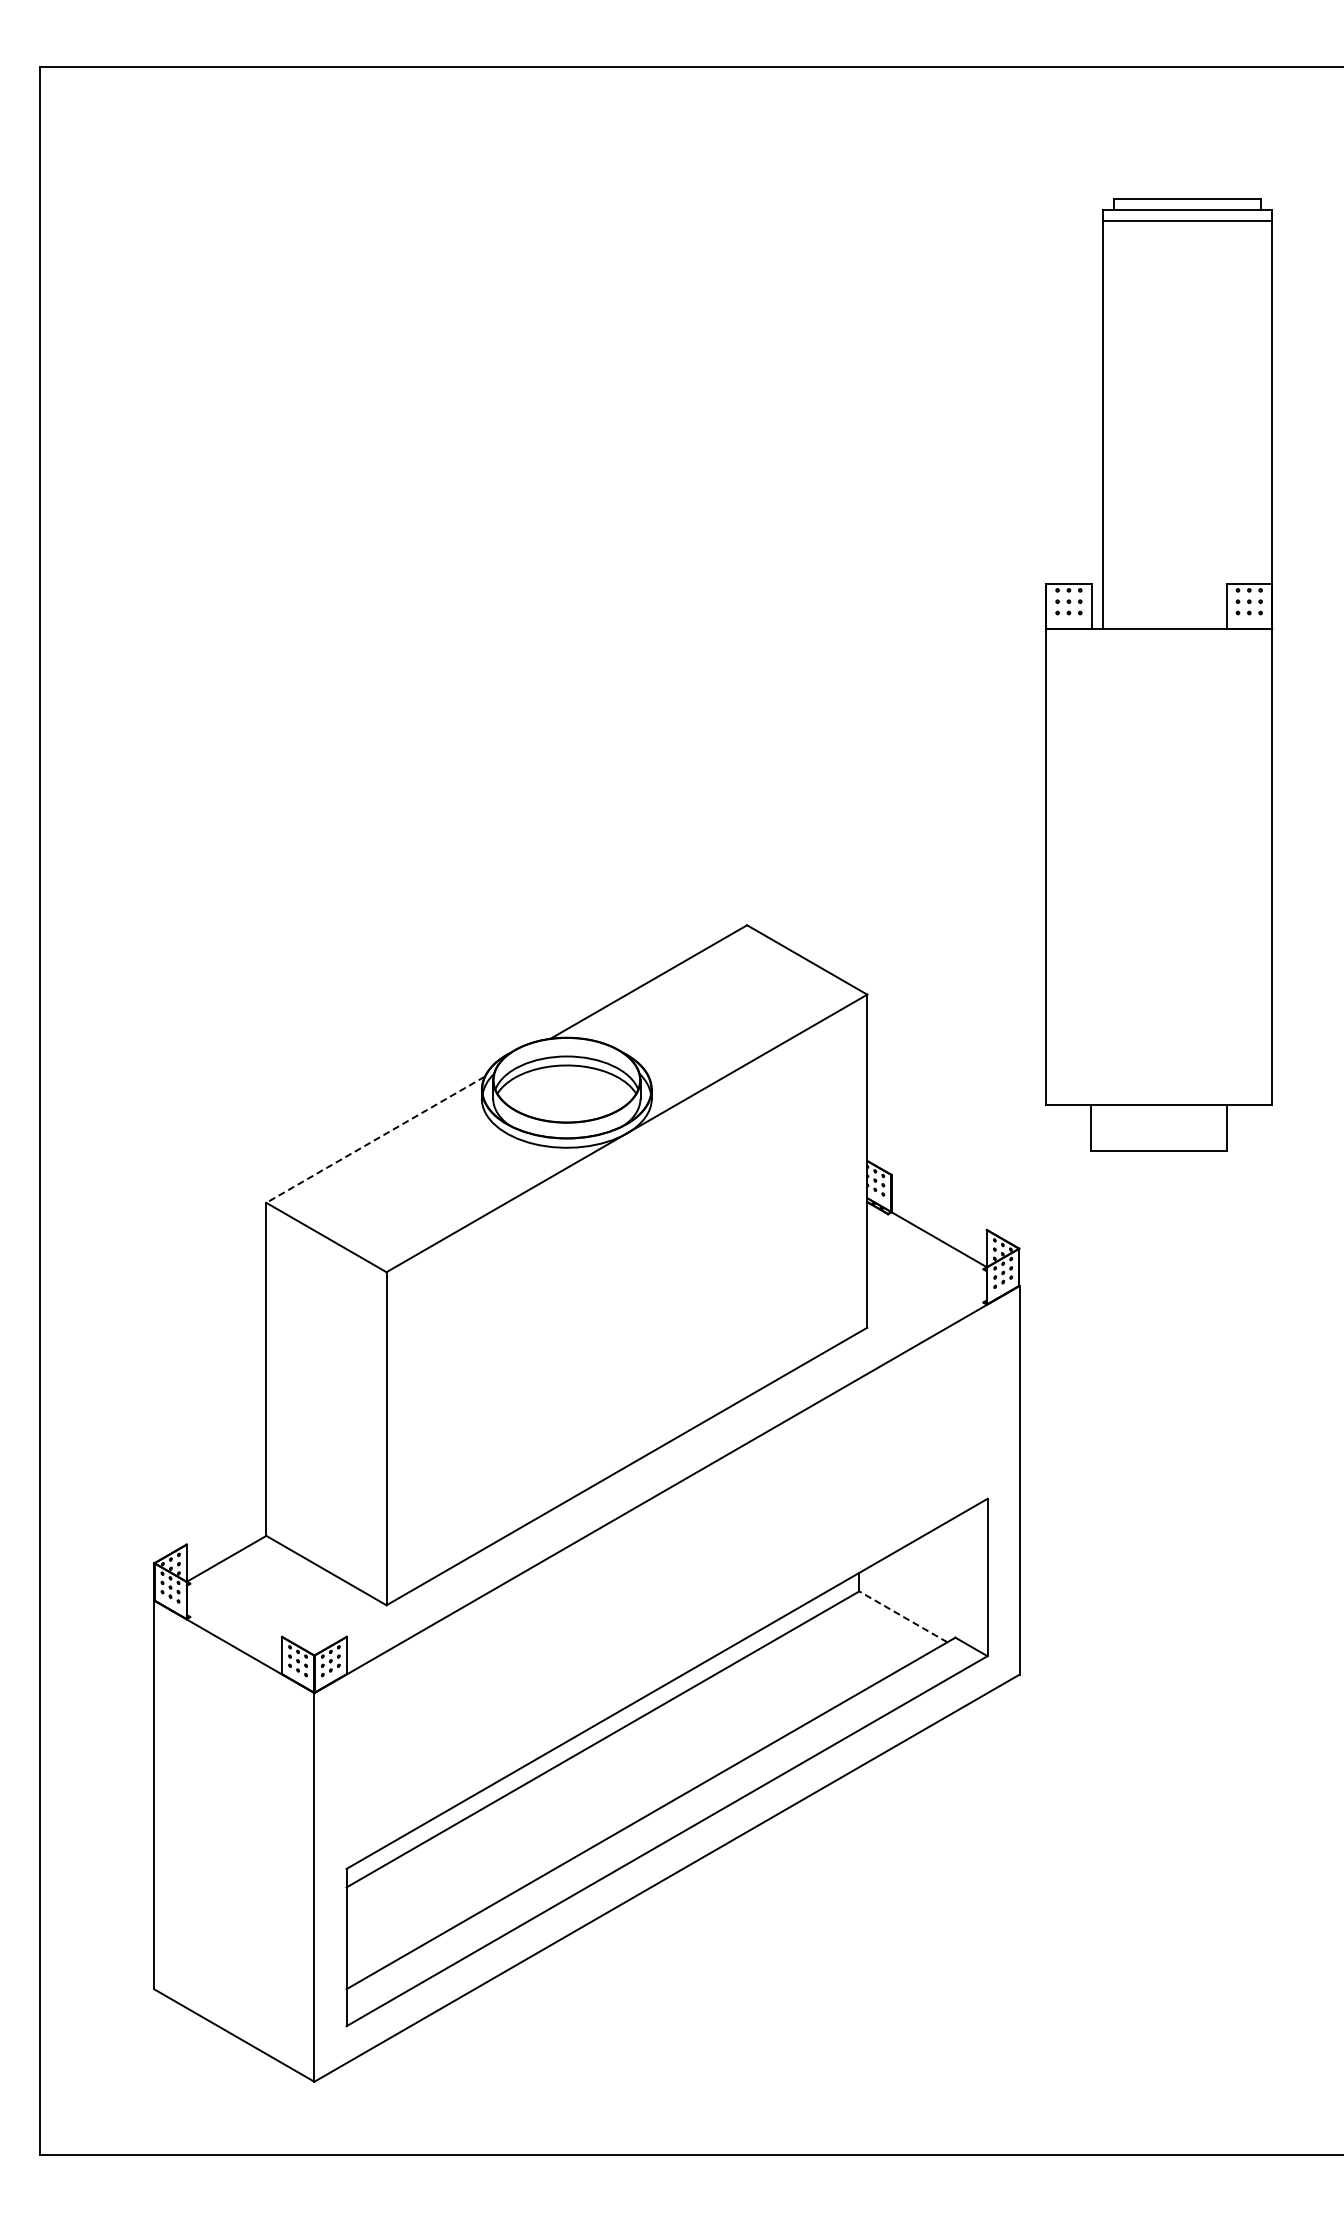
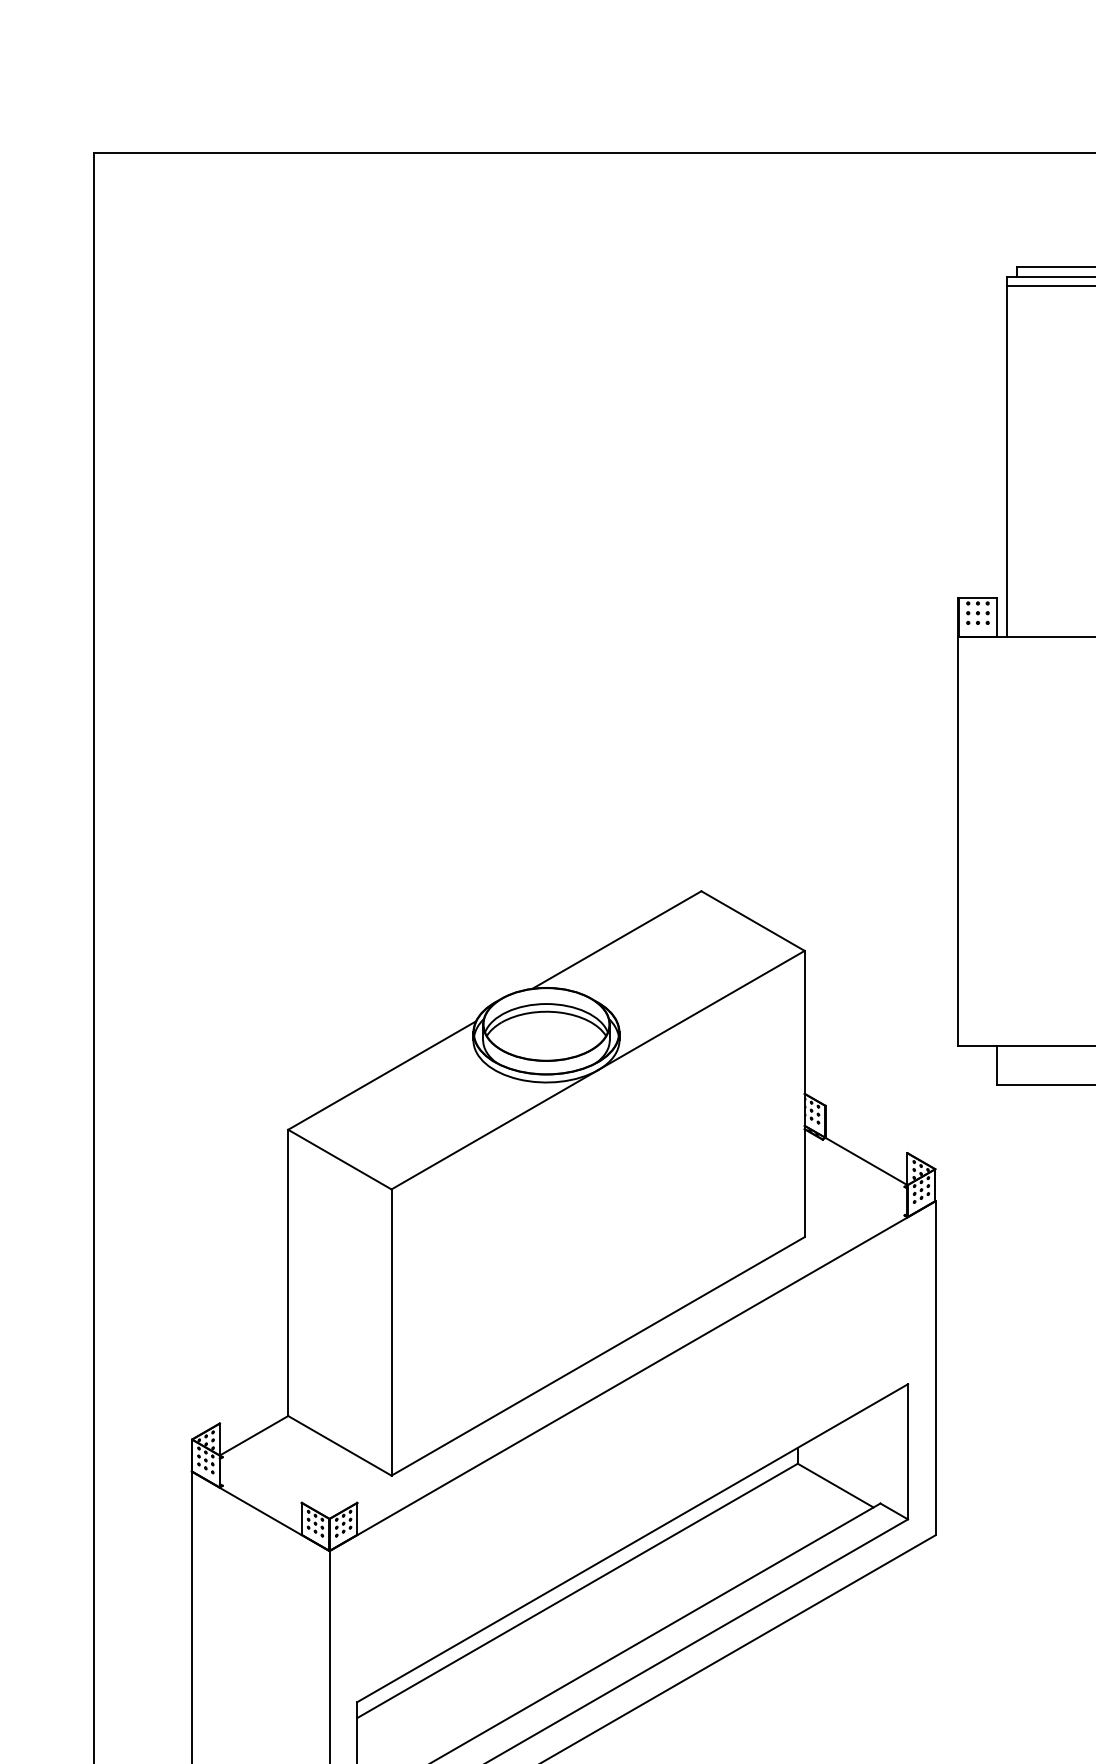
line: (375, 1140) -> (382, 1076), dashed -> solid
line: (903, 1616) -> (835, 1485), dashed -> solid

